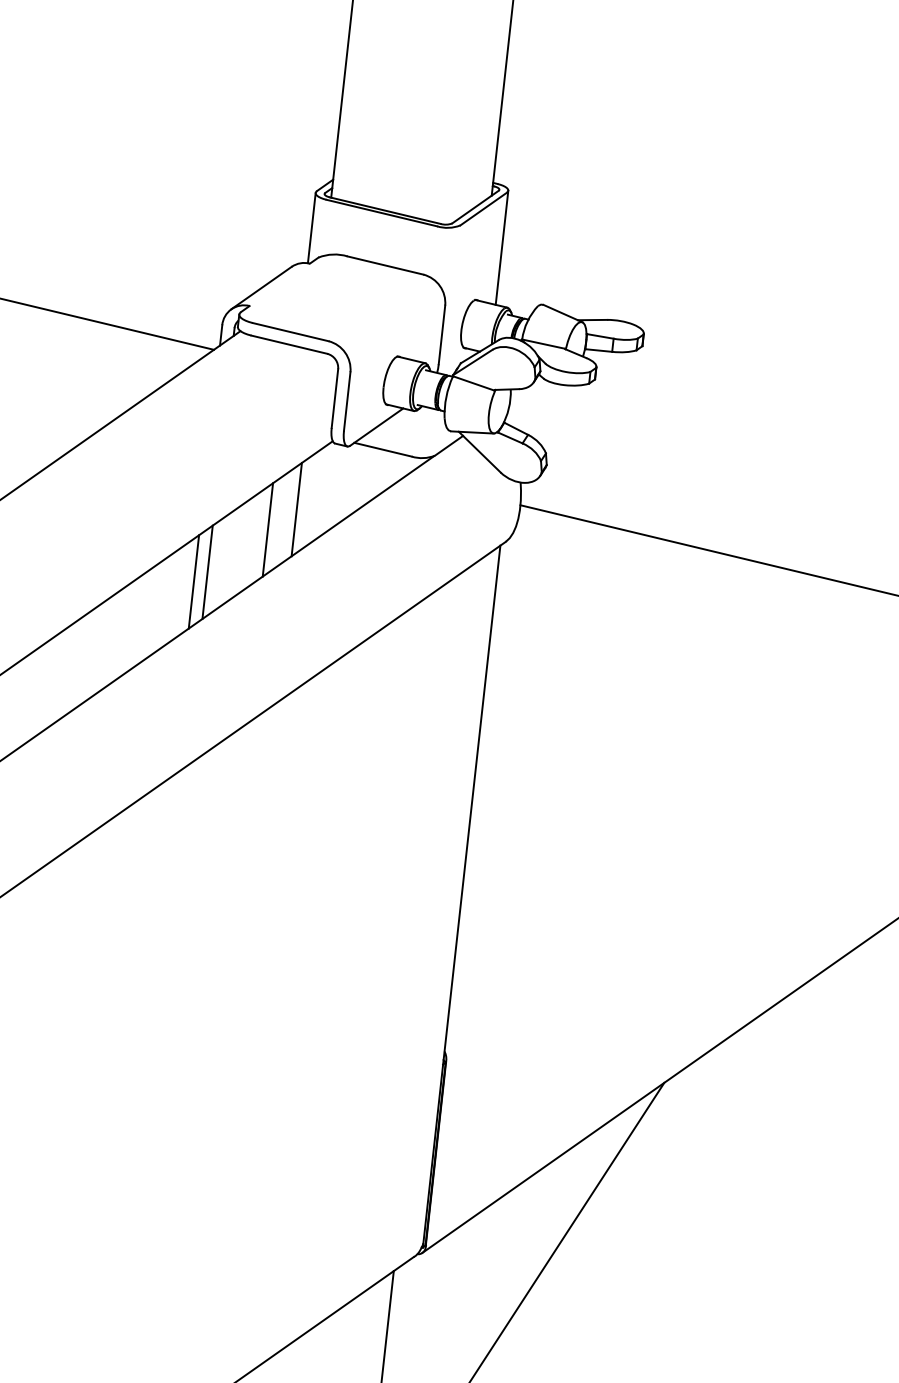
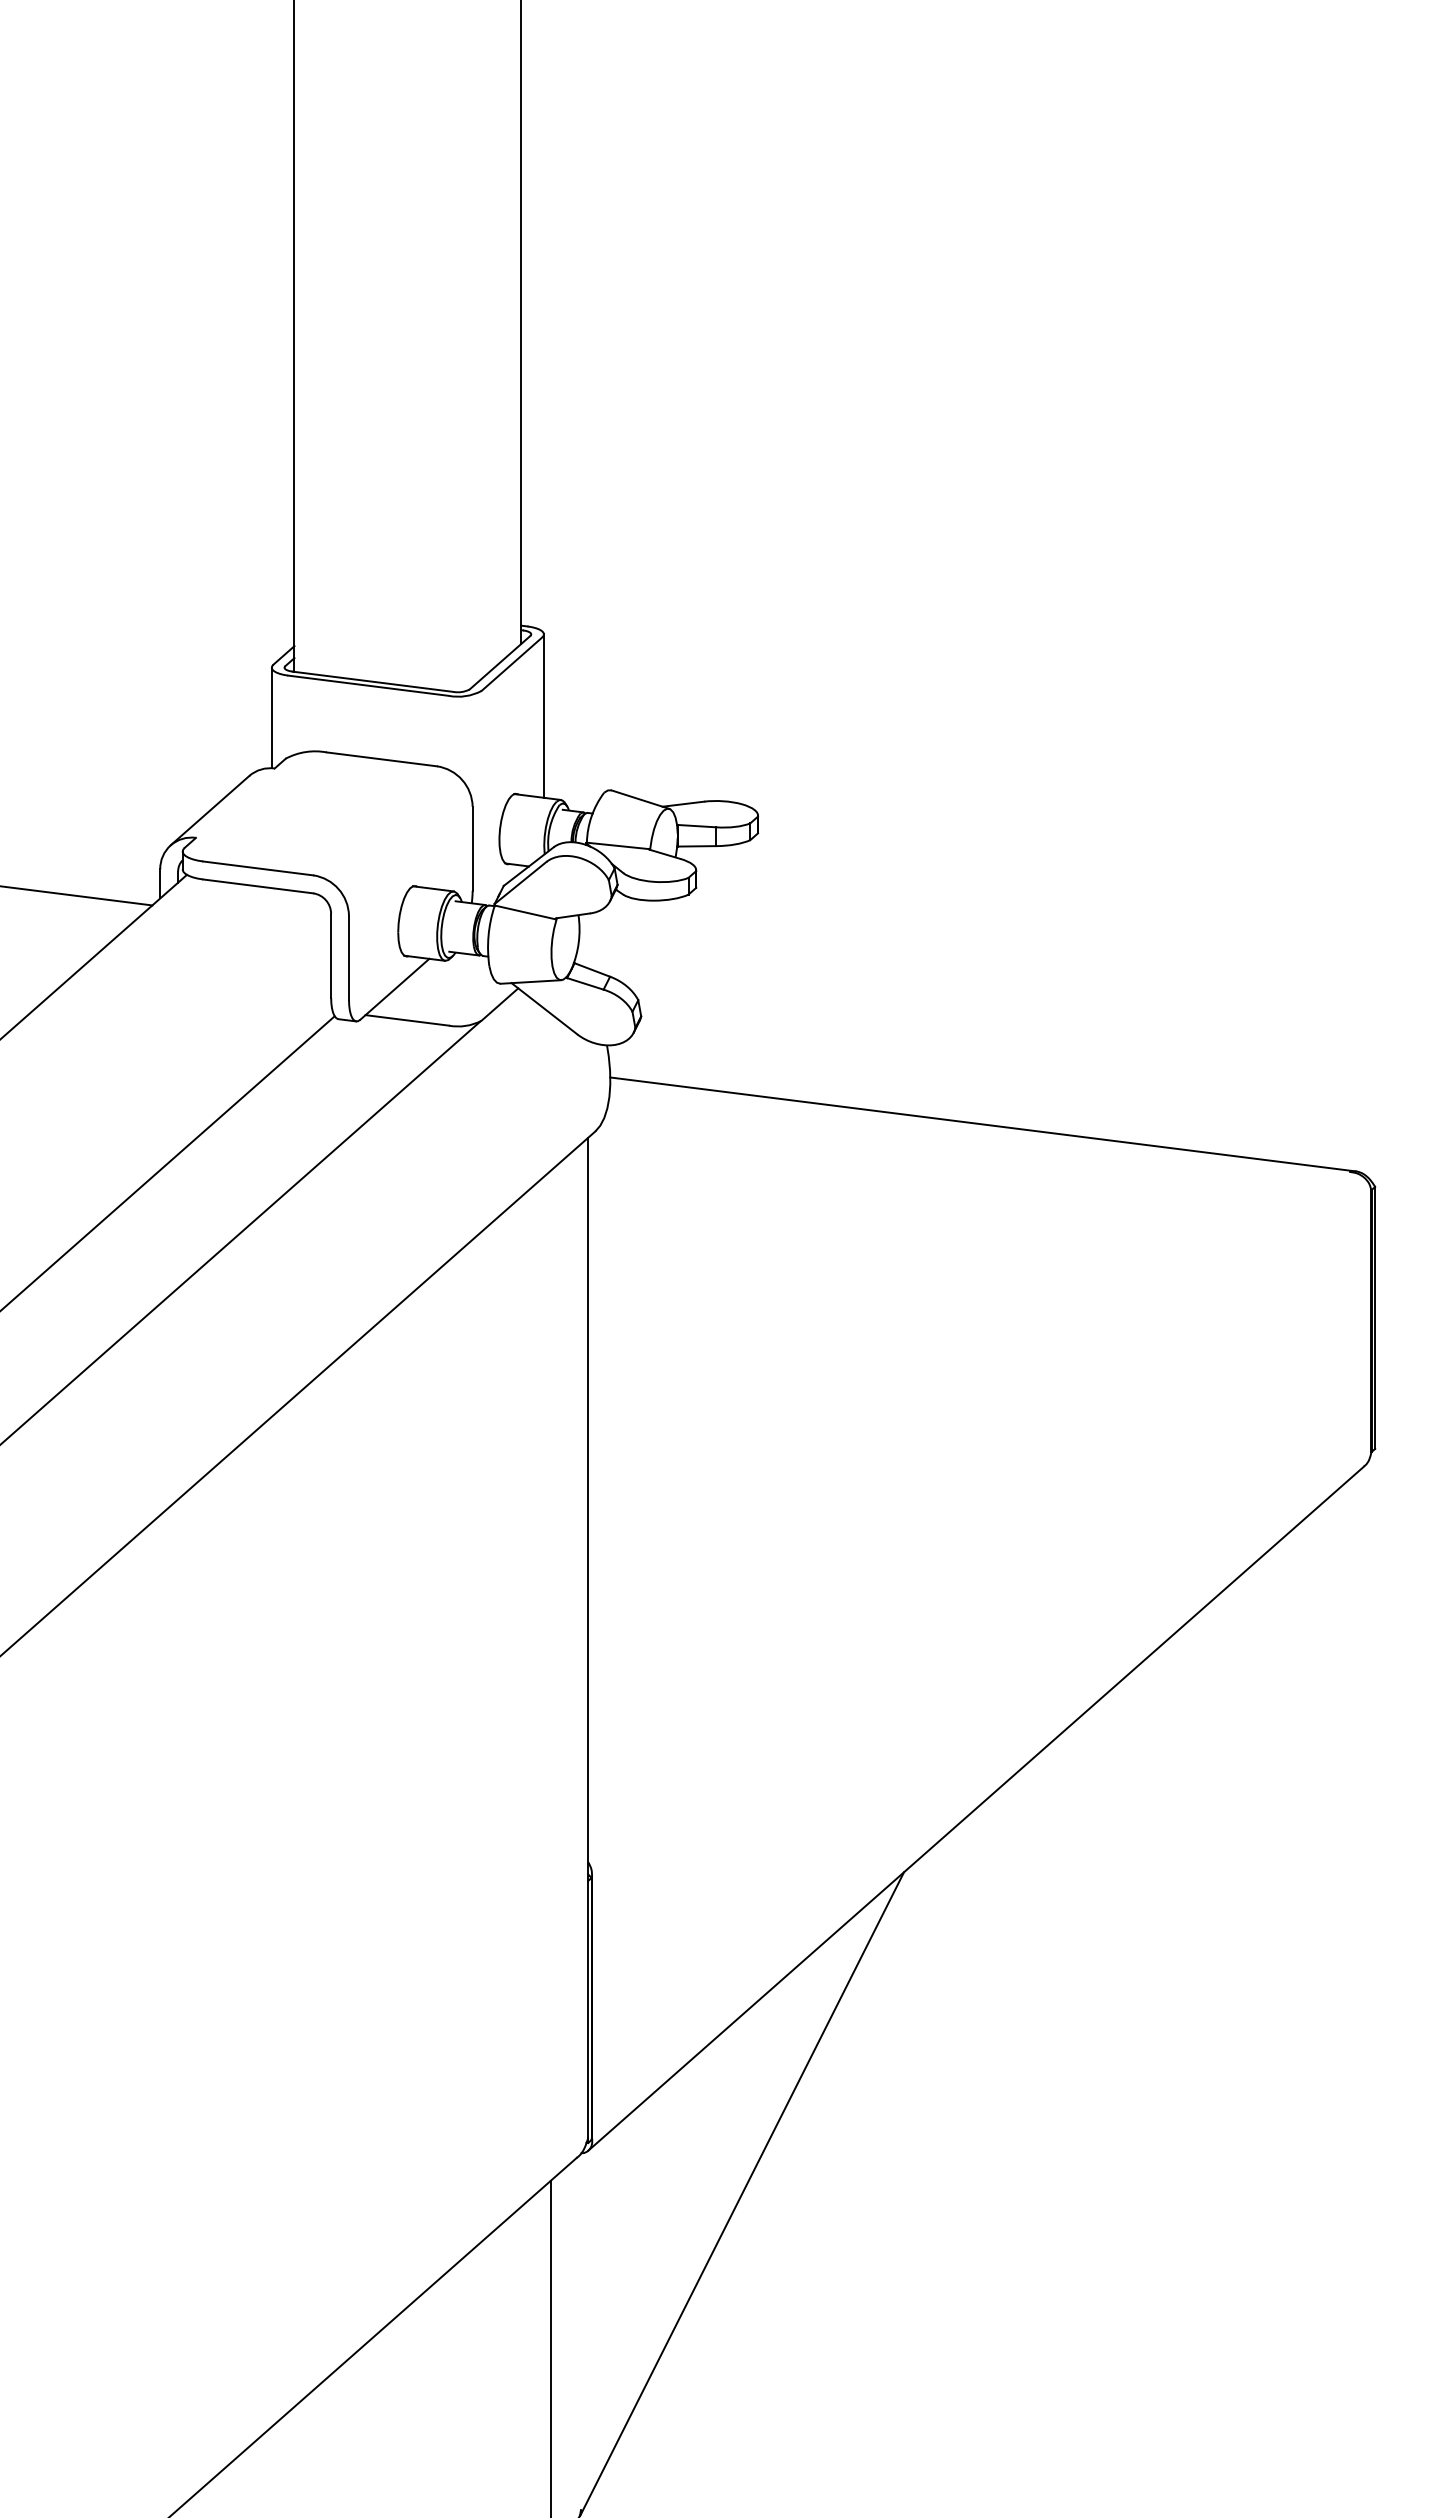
line: (296, 509) -> (294, 1118), removed
line: (267, 529) -> (256, 1151), removed
line: (207, 572) -> (178, 1221), removed
line: (194, 581) -> (160, 1236), removed

